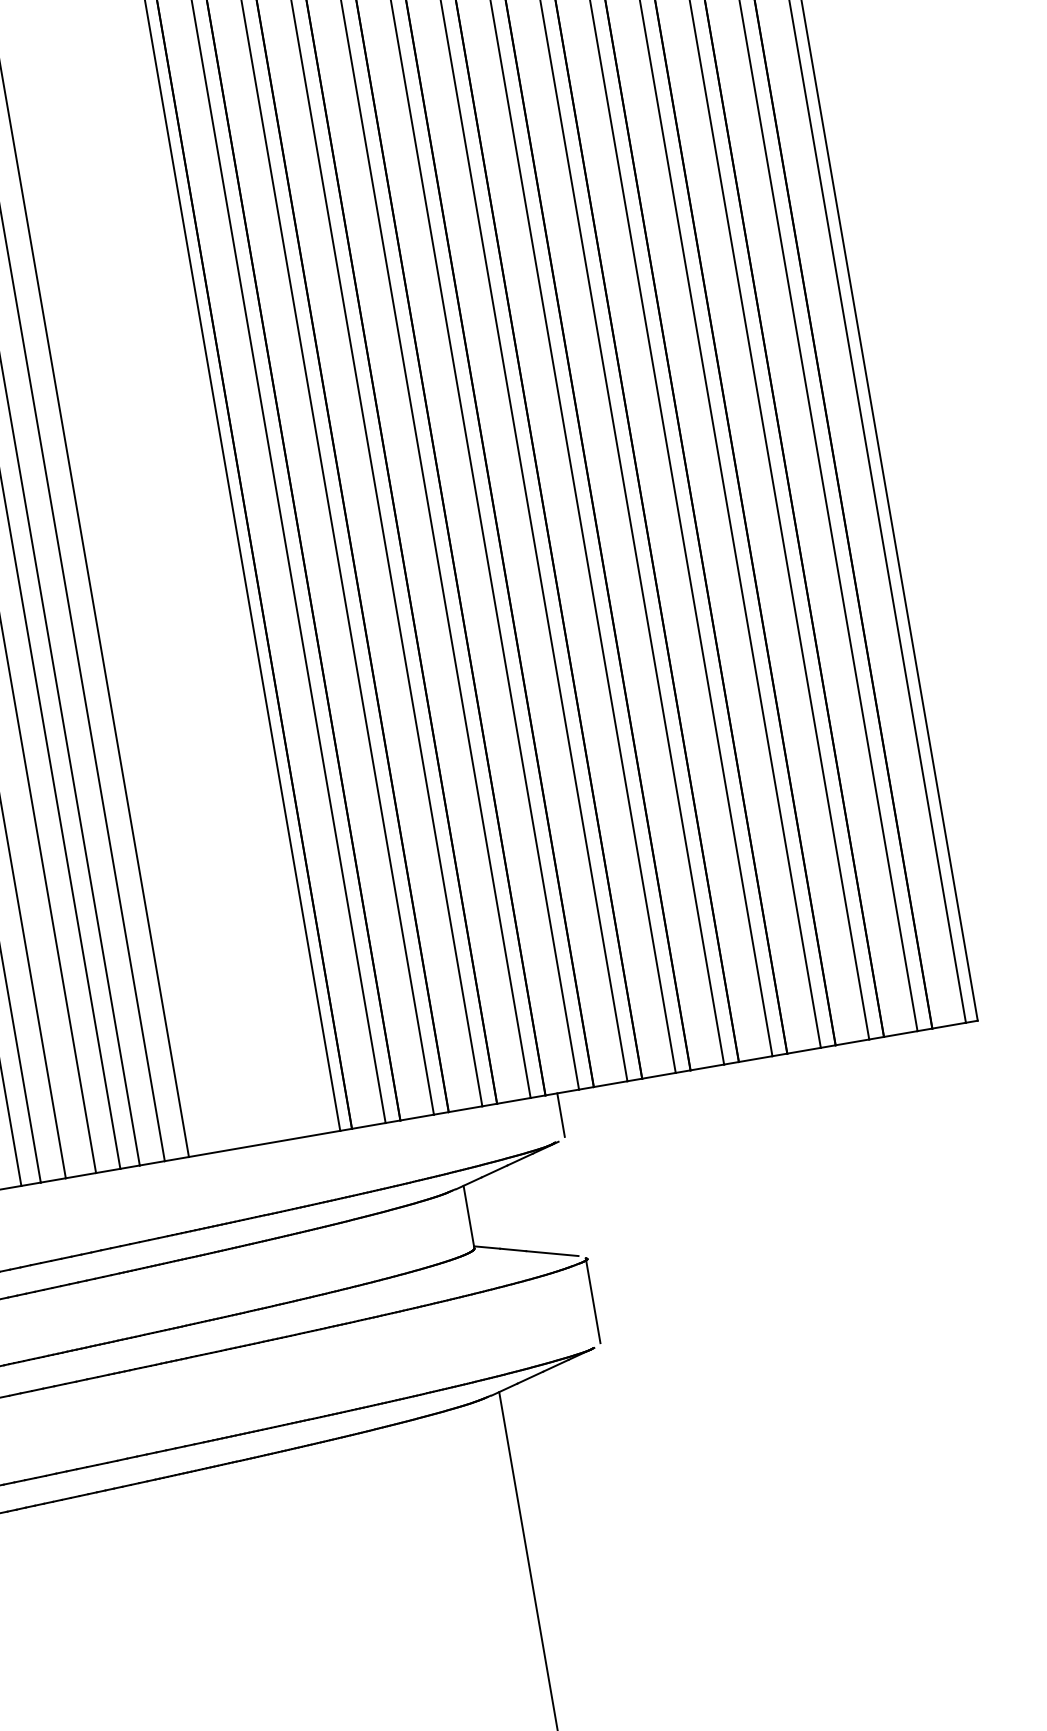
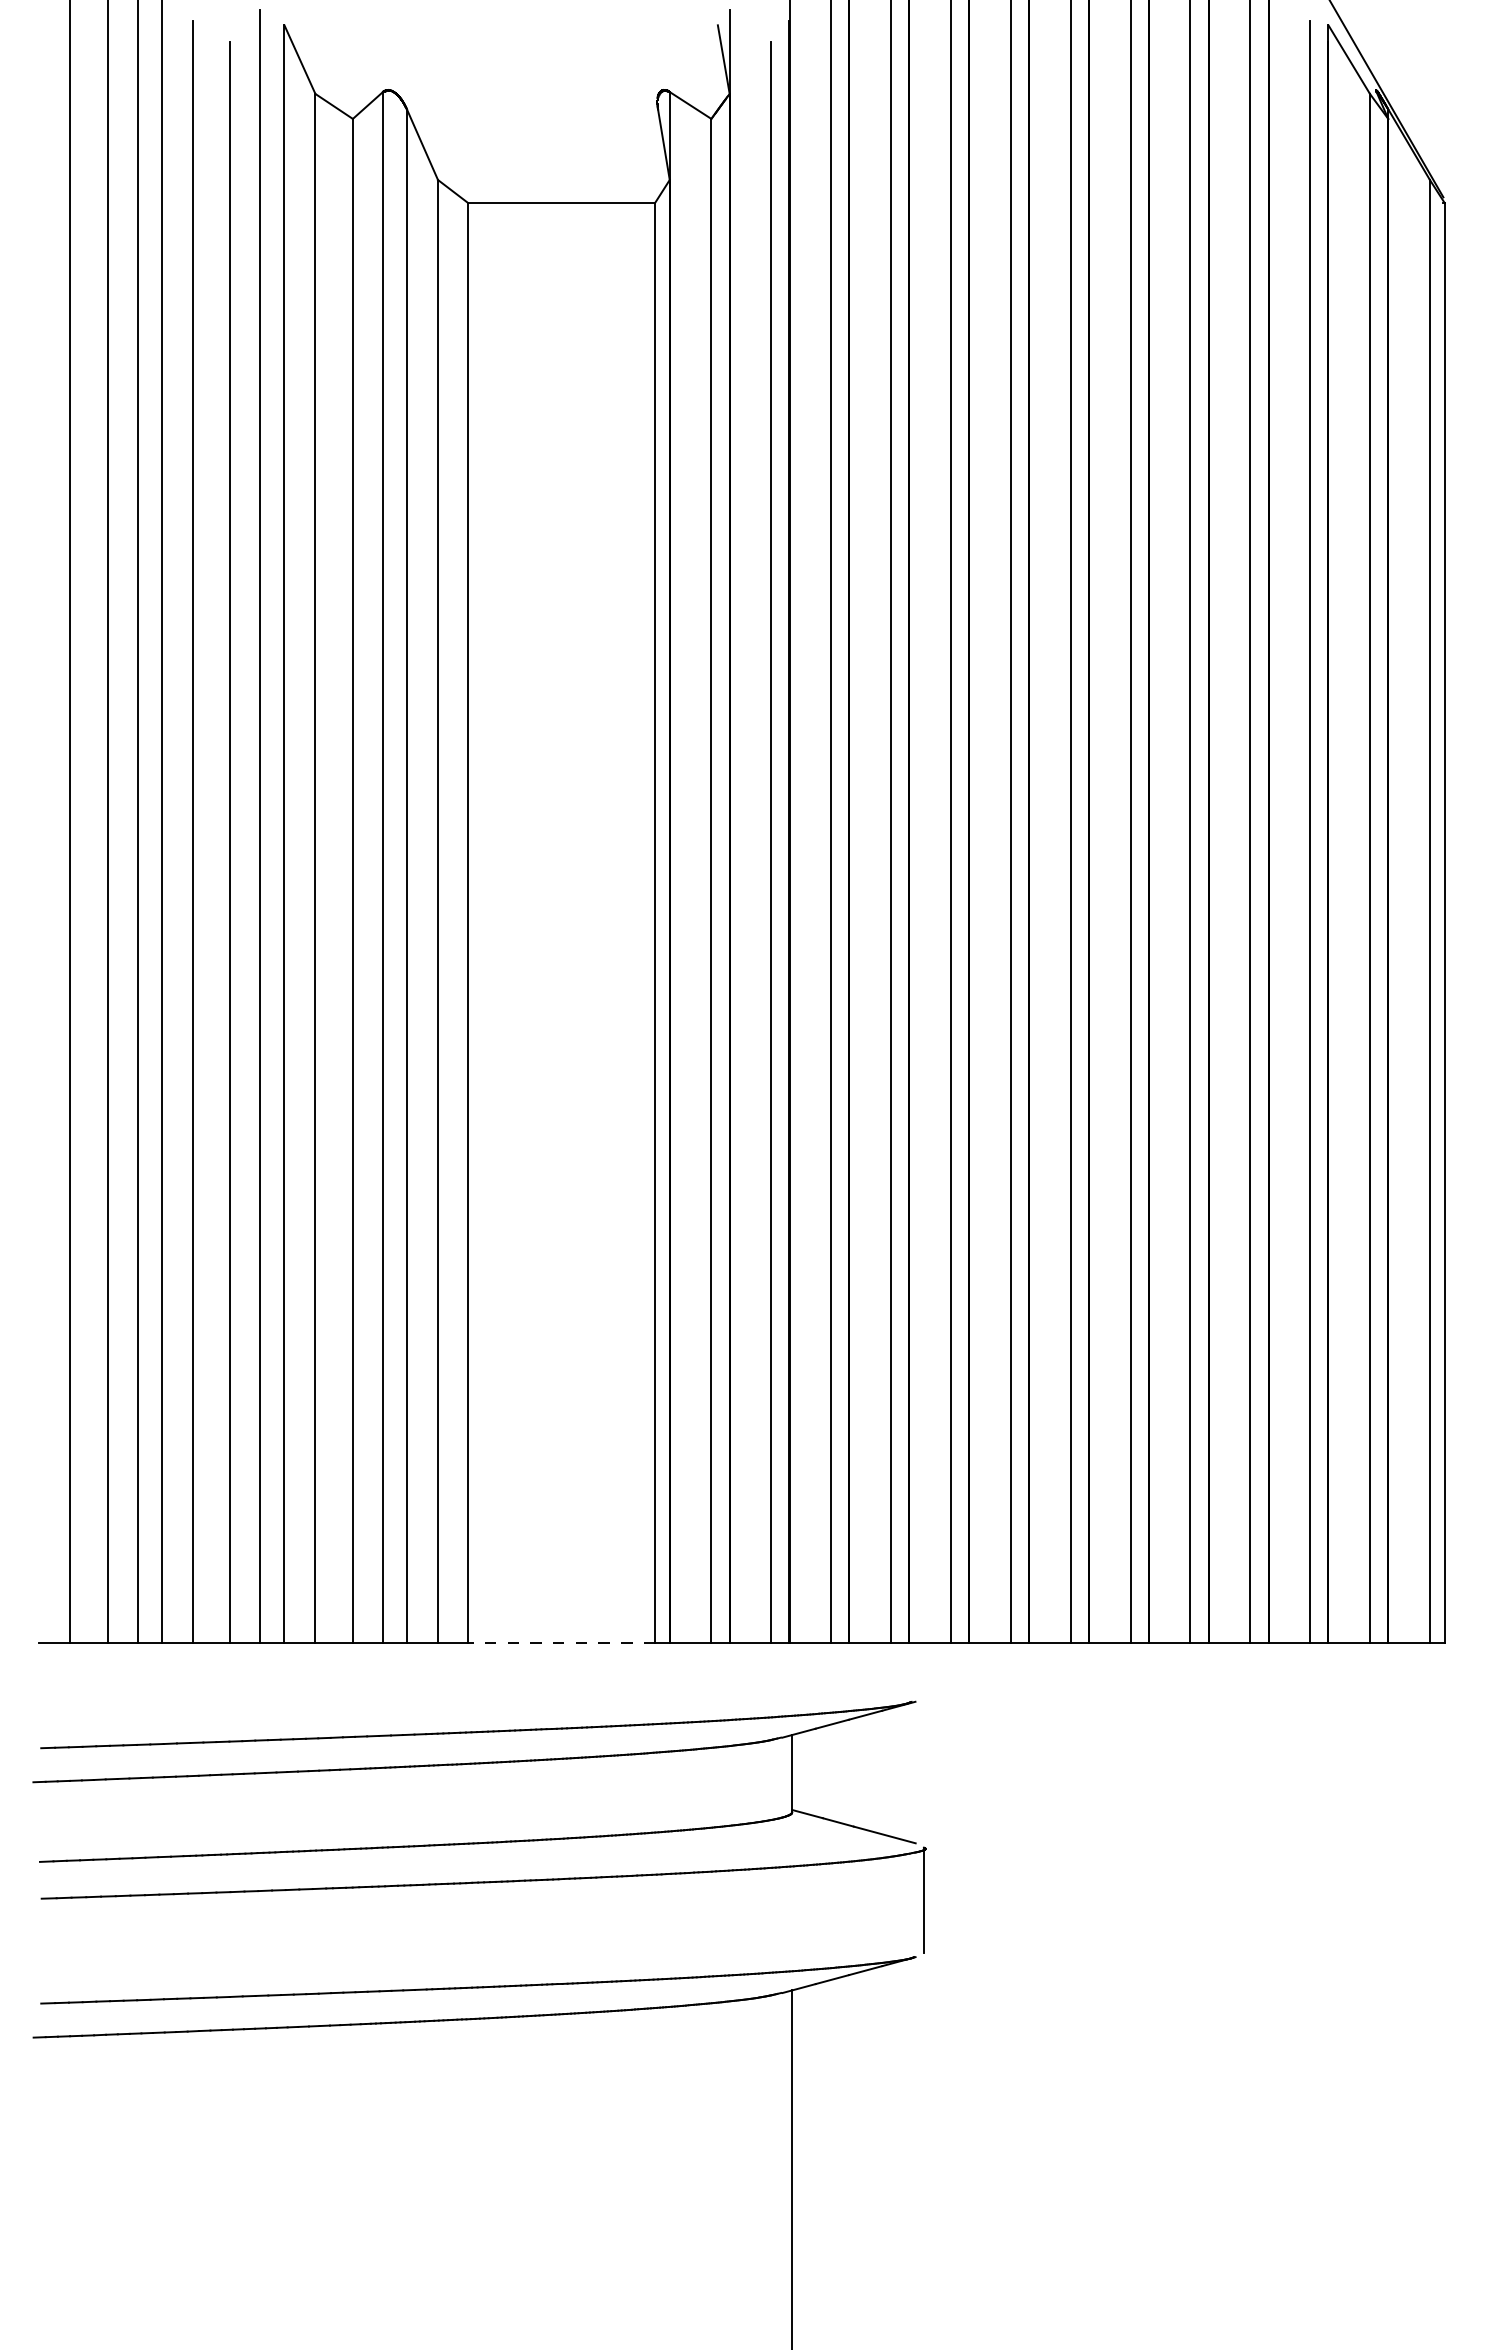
line: (560, 1115) -> (923, 1670), removed
line: (264, 1144) -> (561, 1643), solid -> dashed

